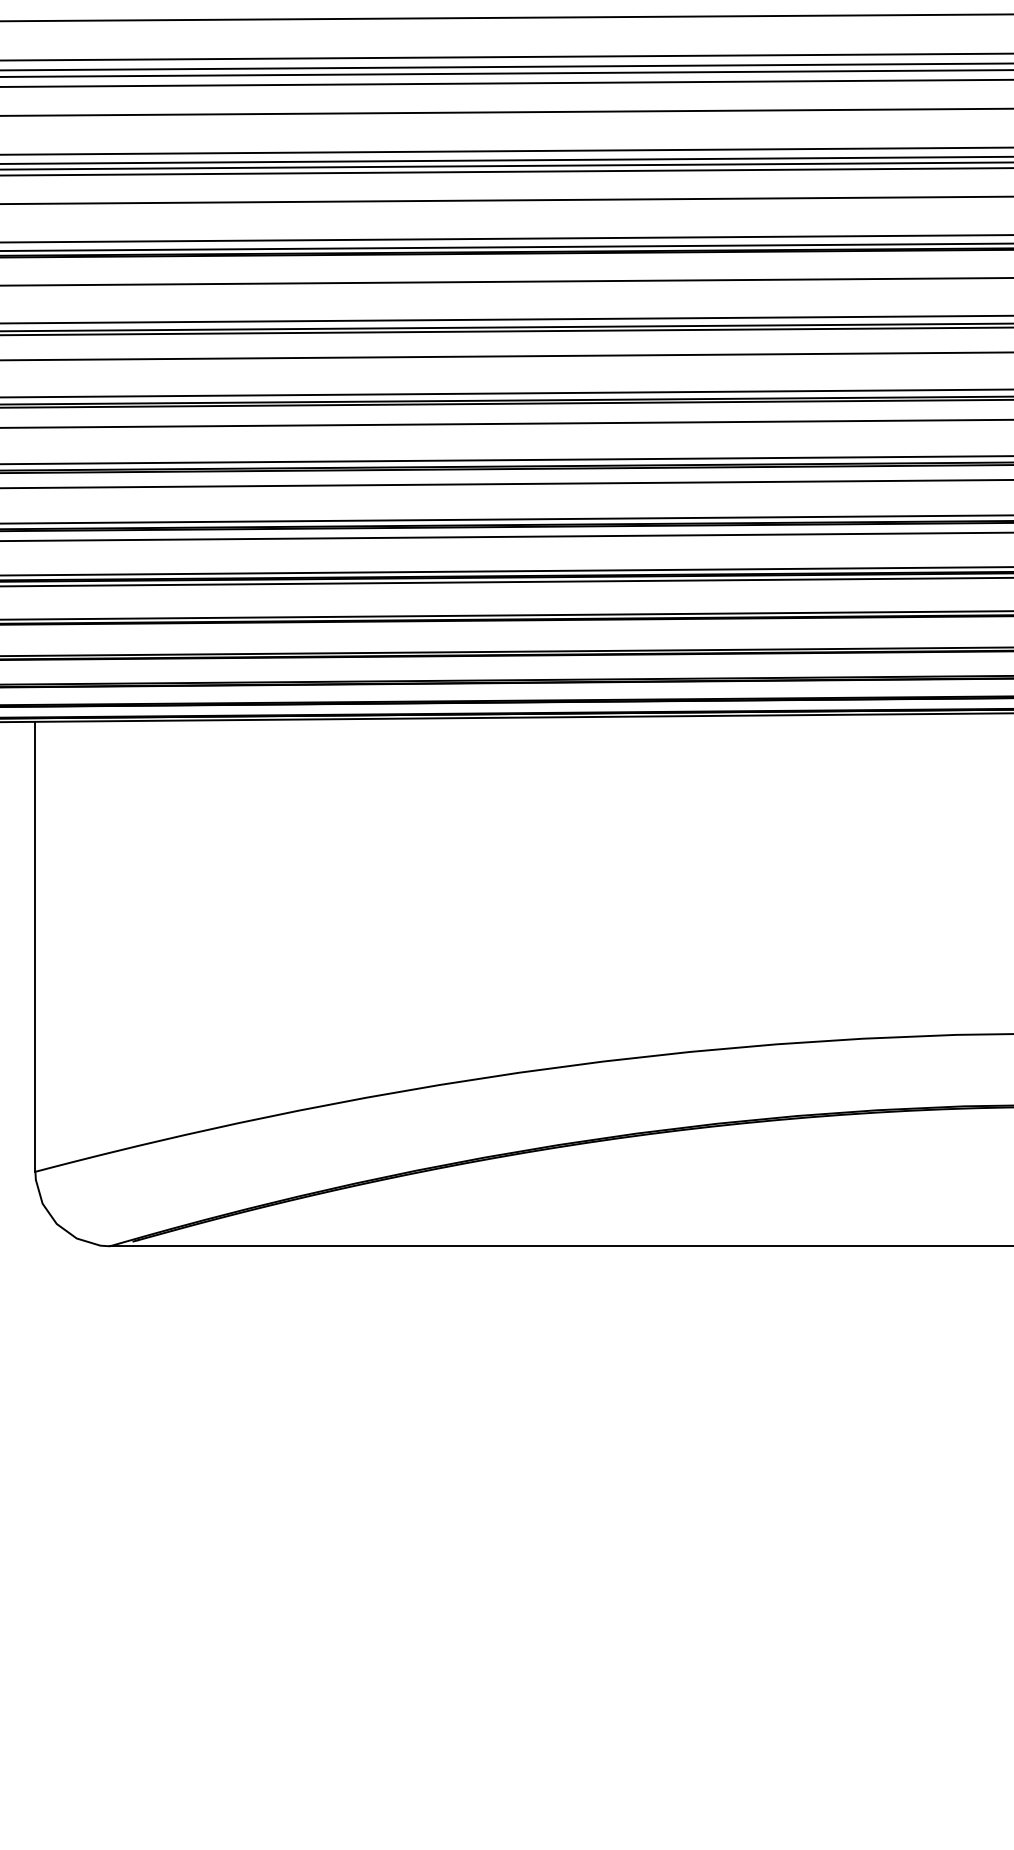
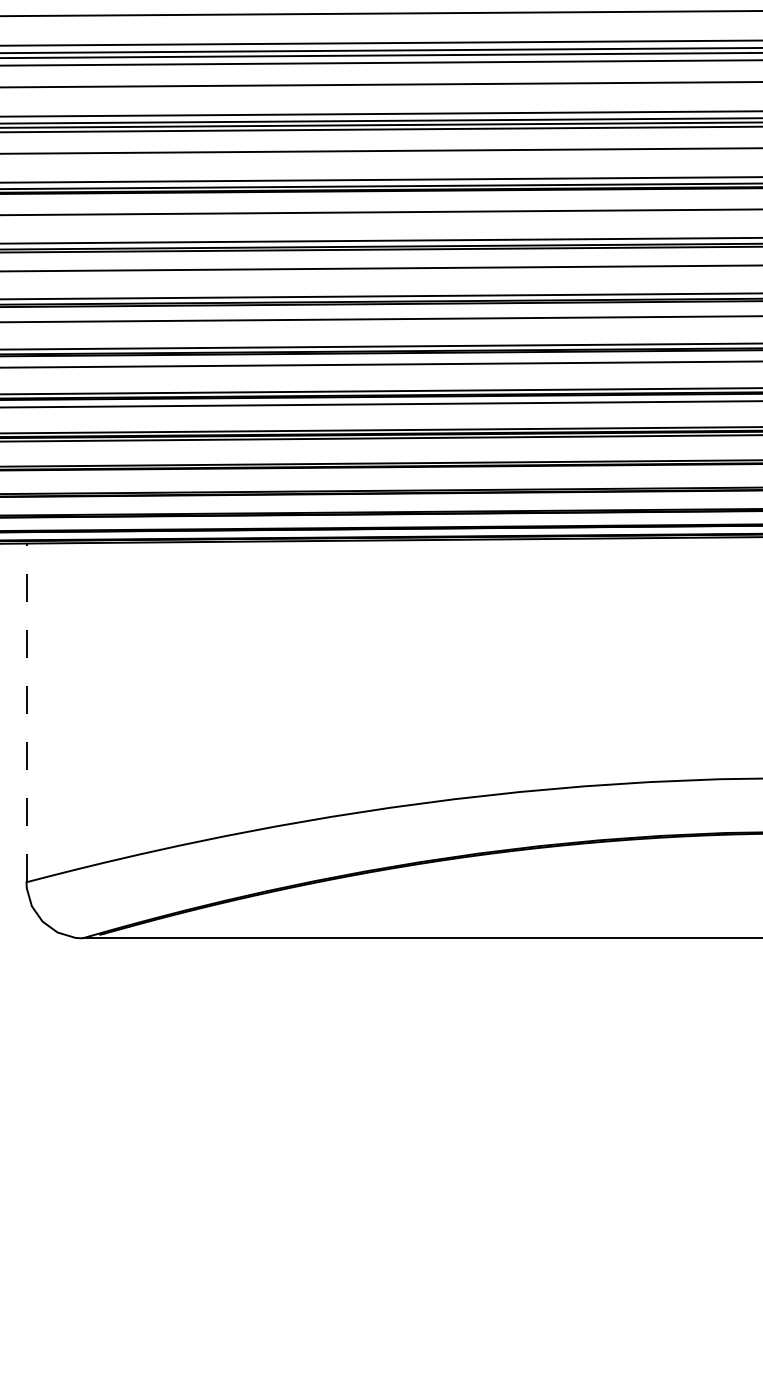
line: (35, 946) -> (26, 712), solid -> dashed

